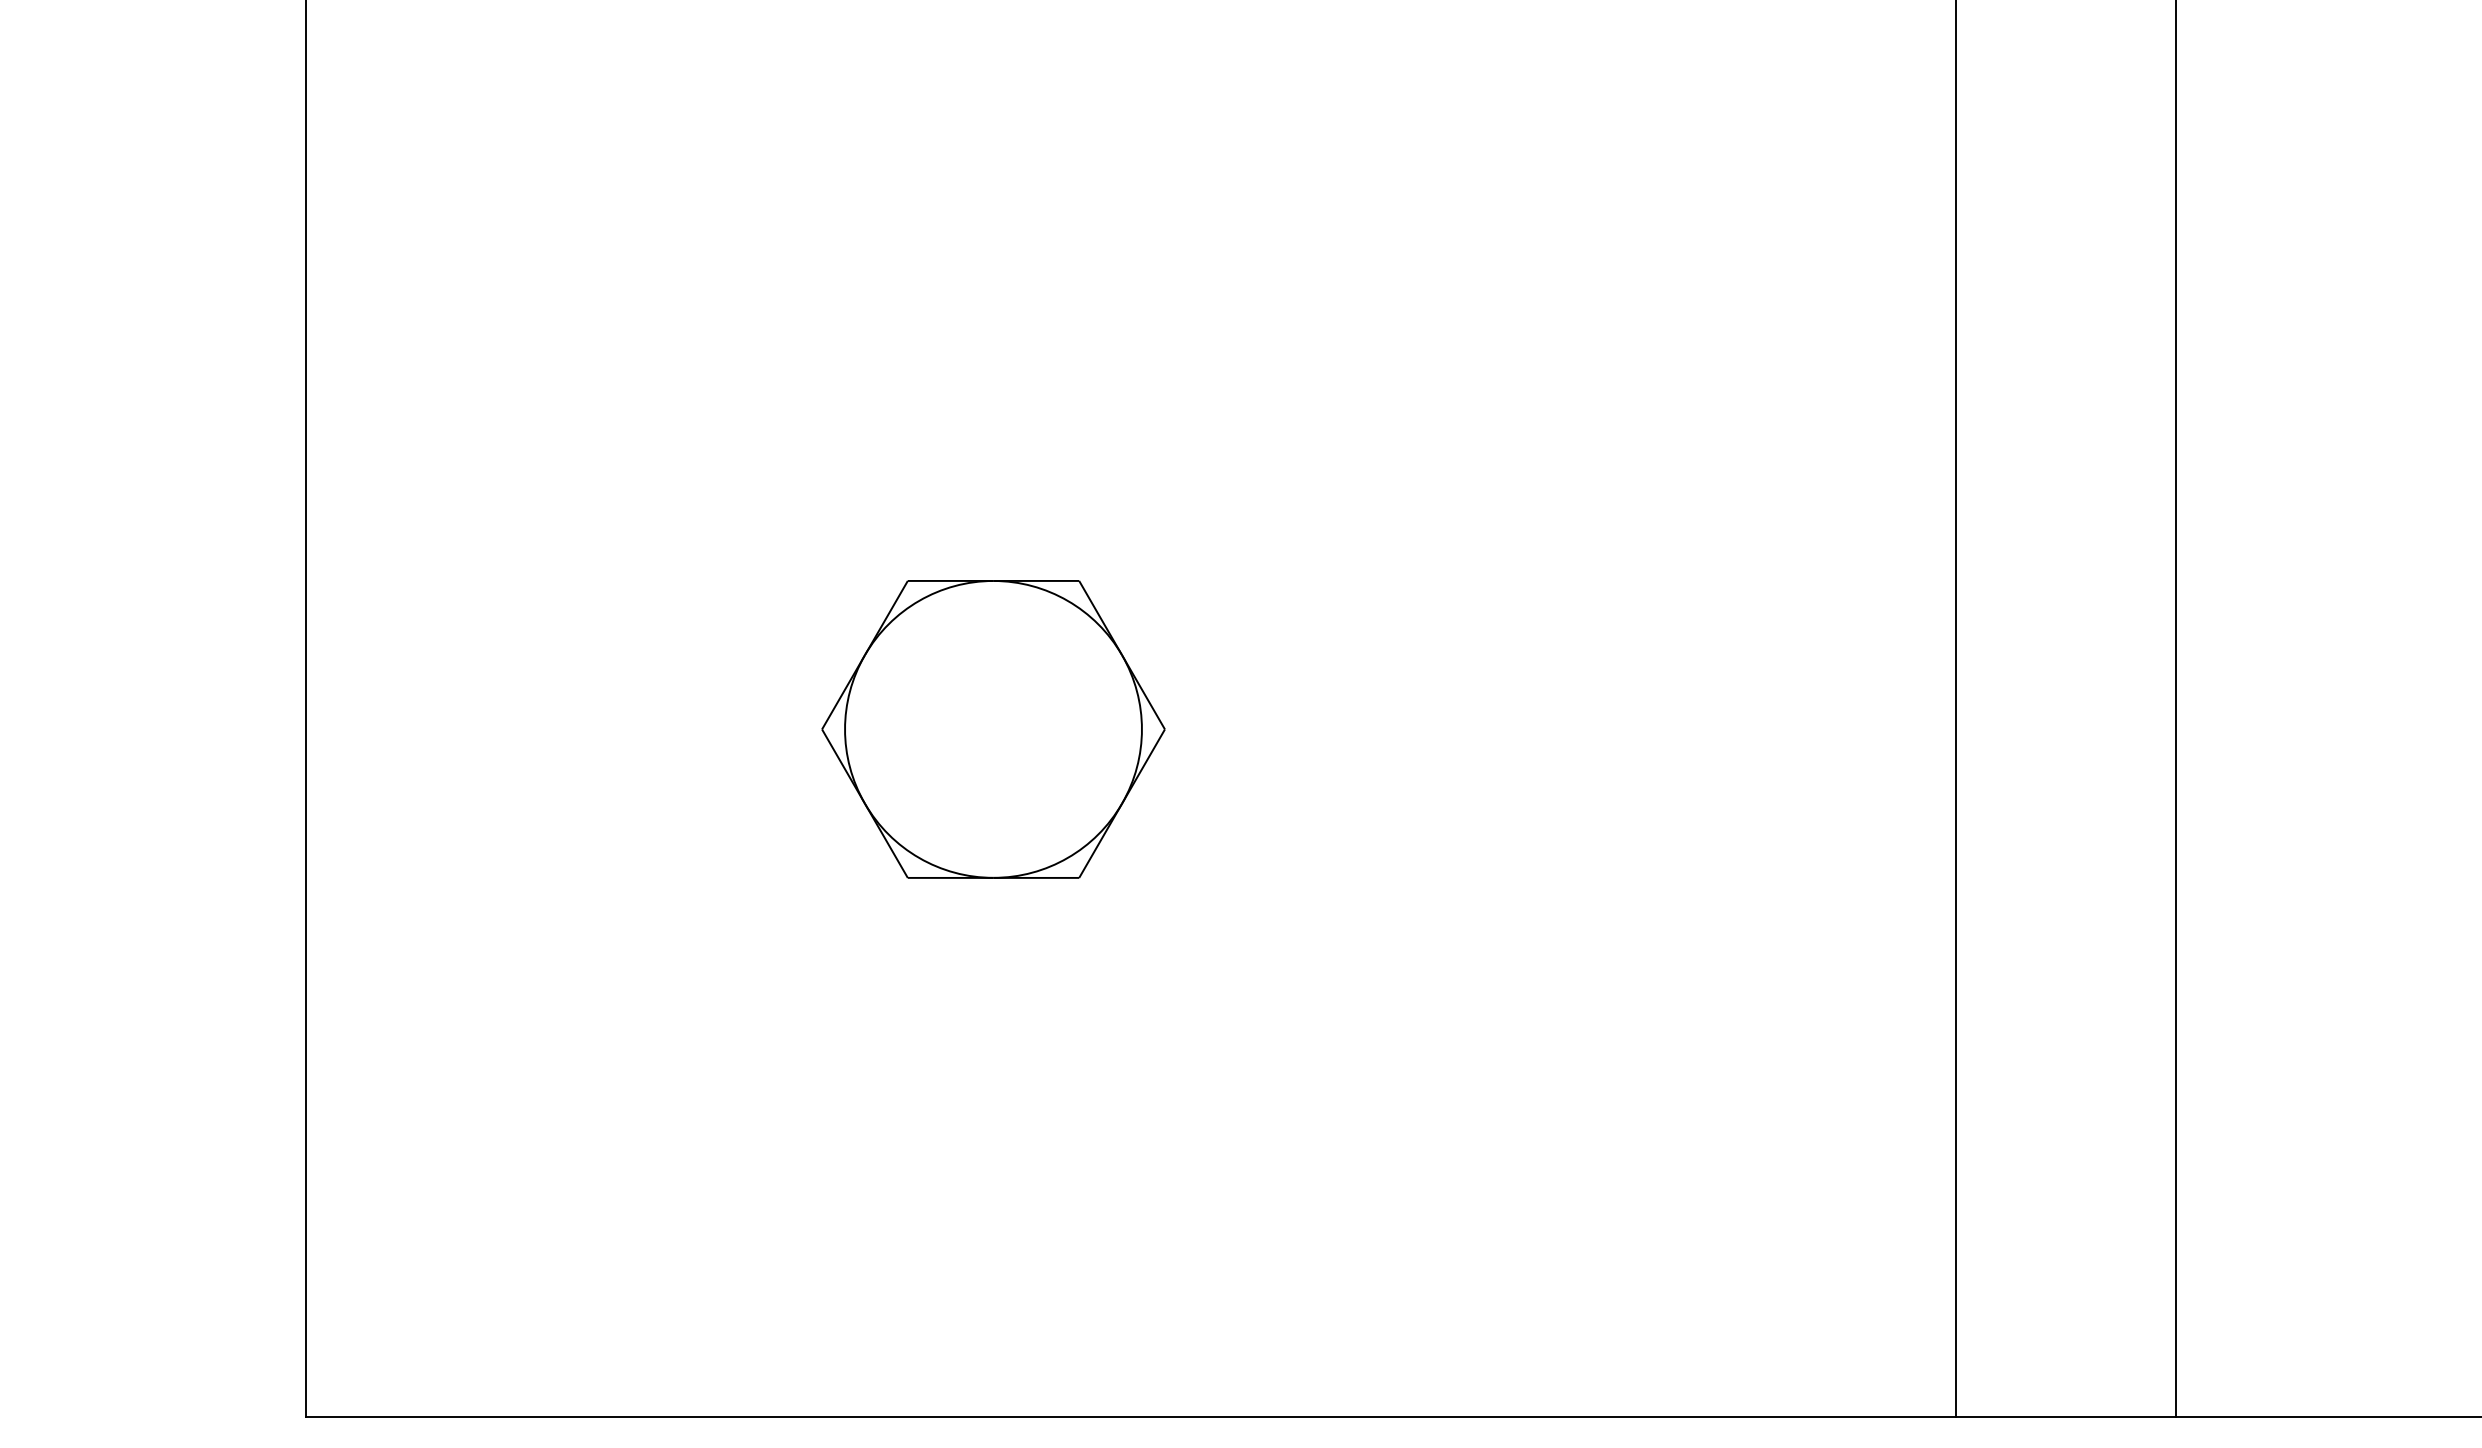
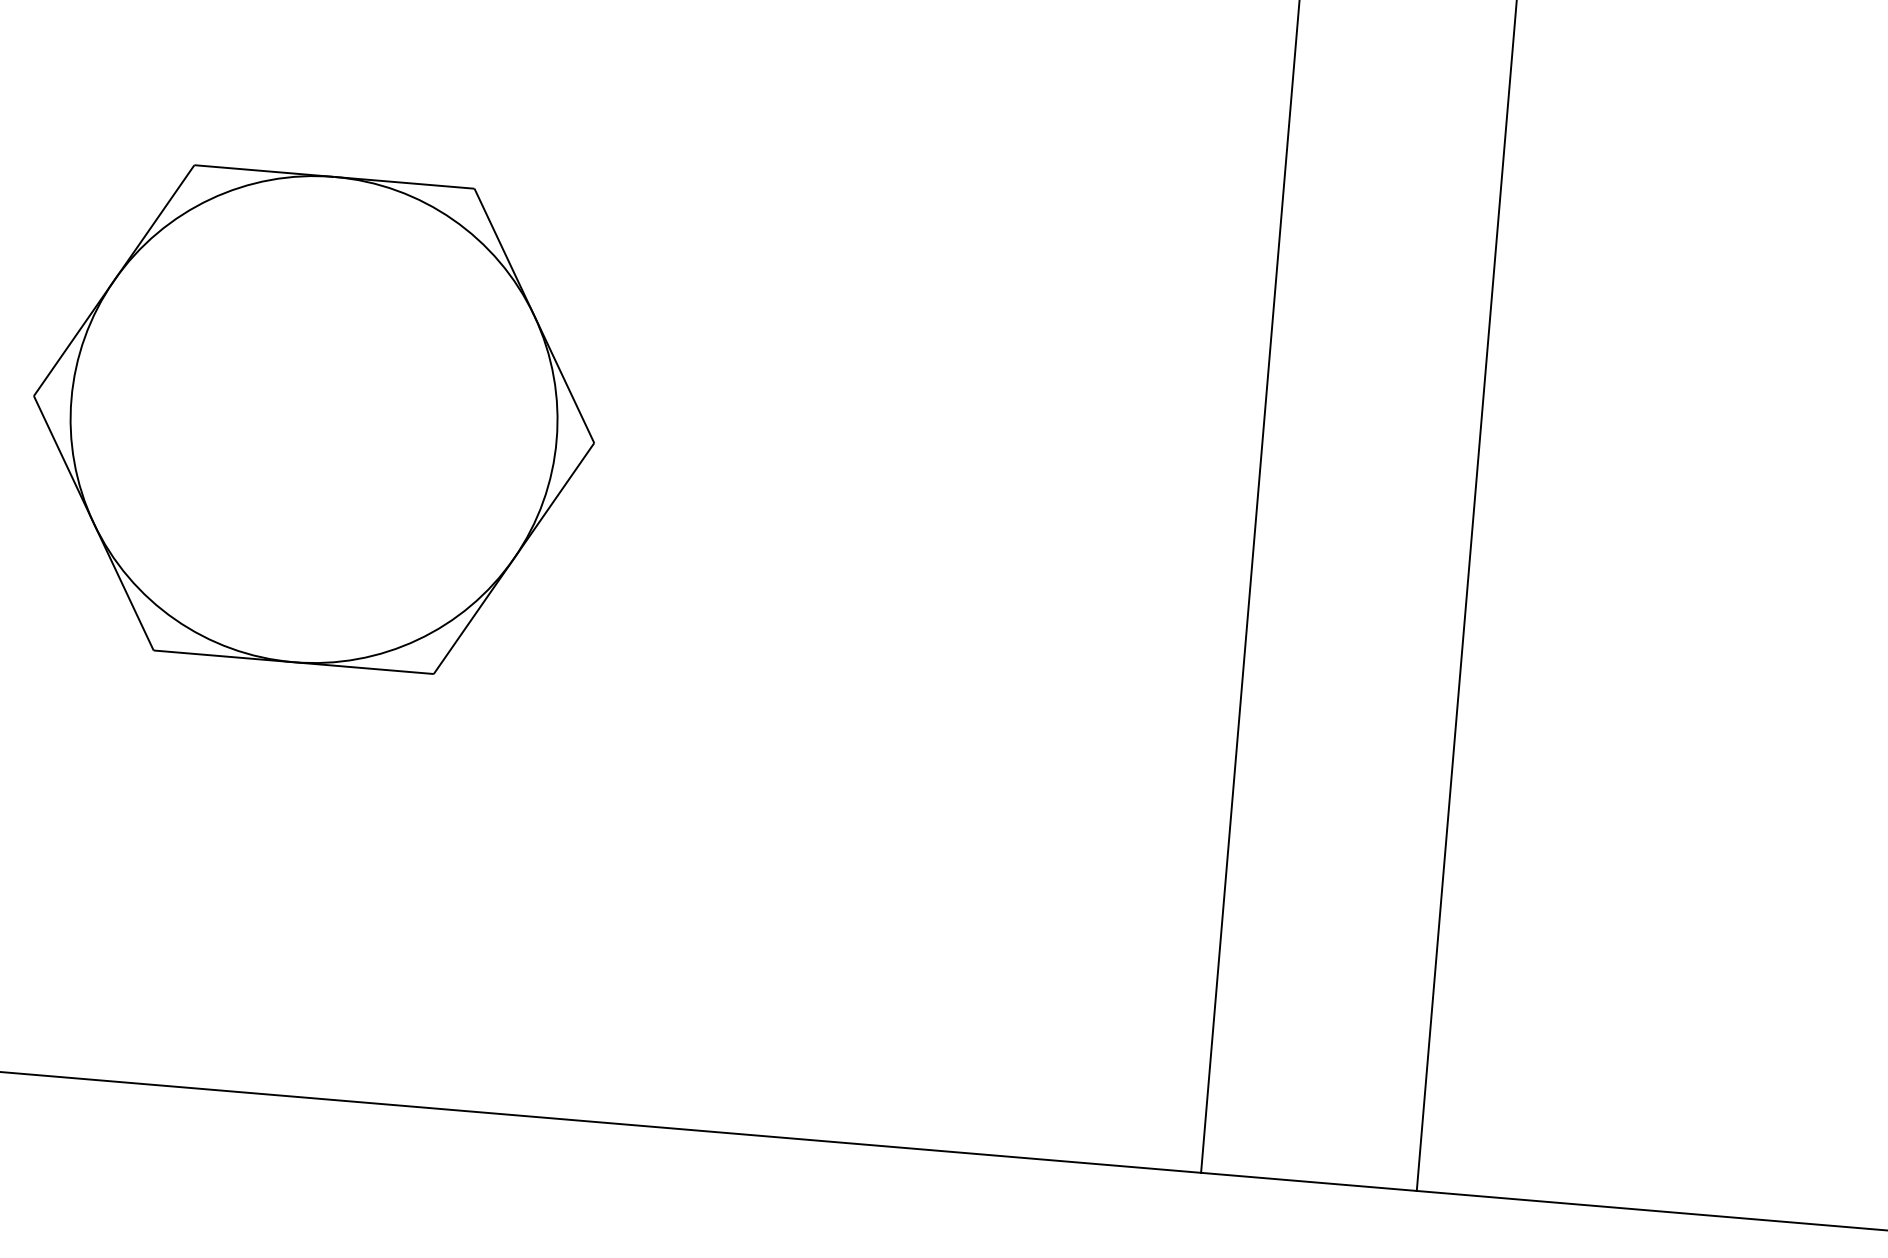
part: (993, 729) -> (314, 419), size x1.67

